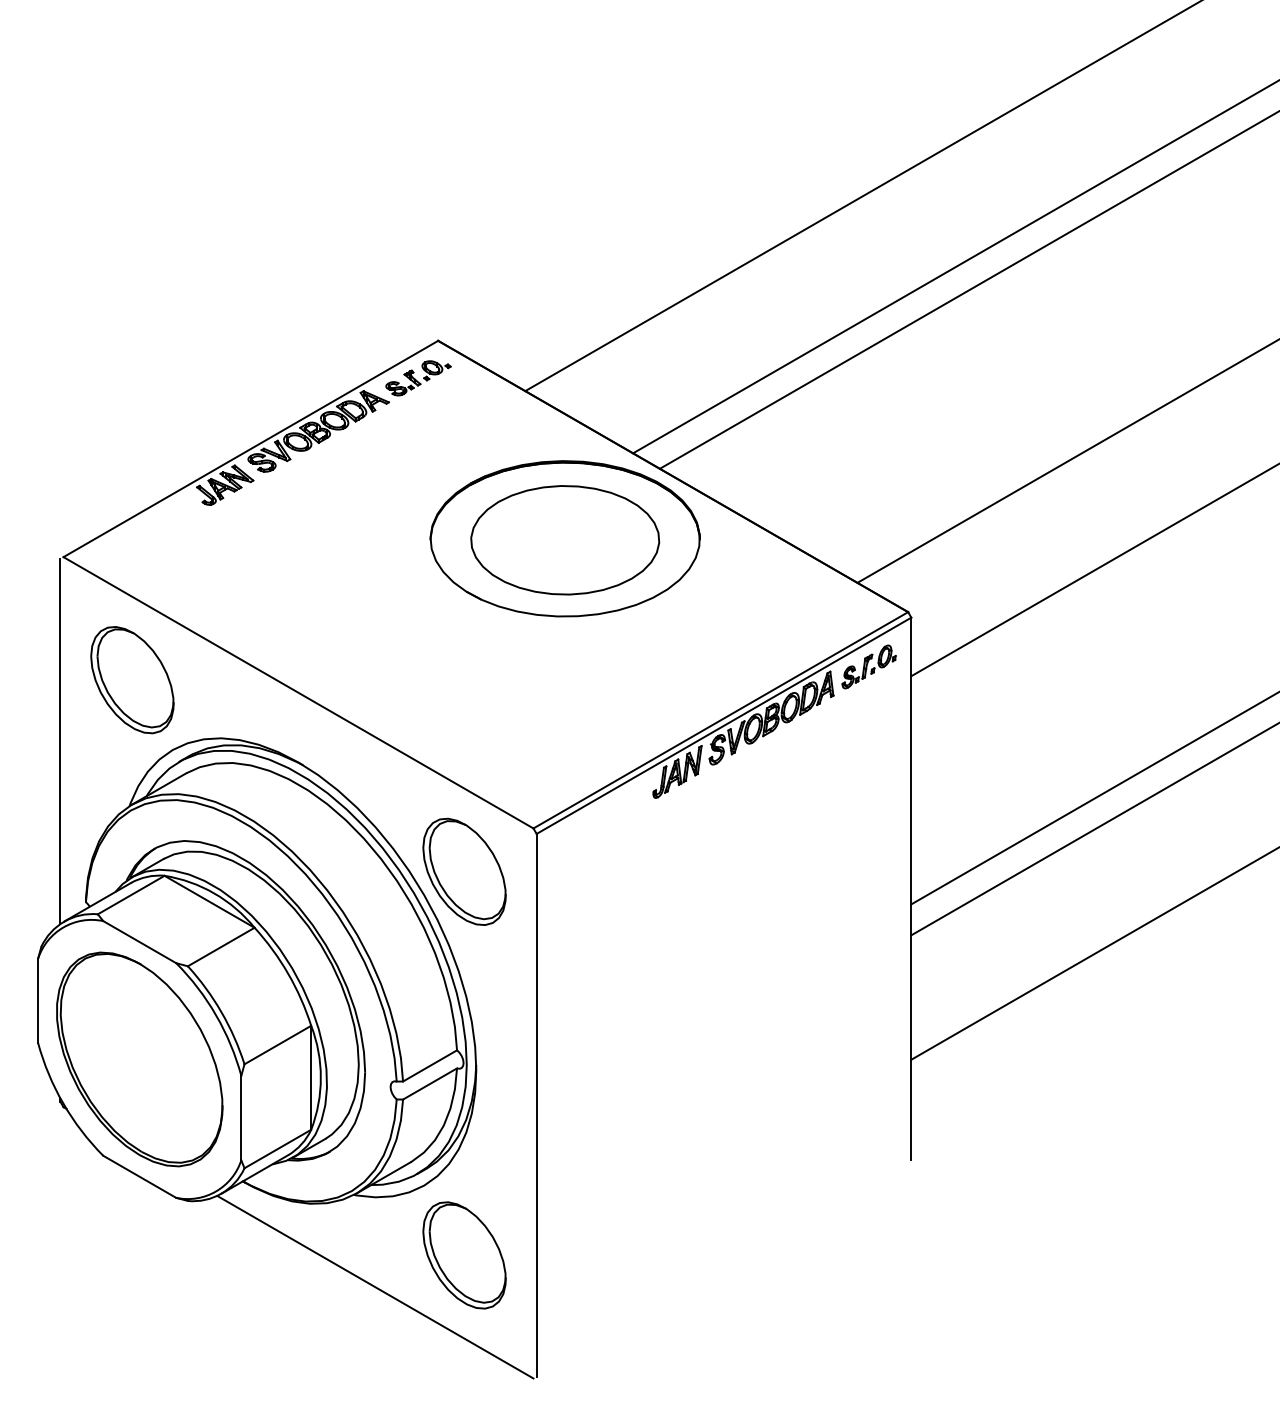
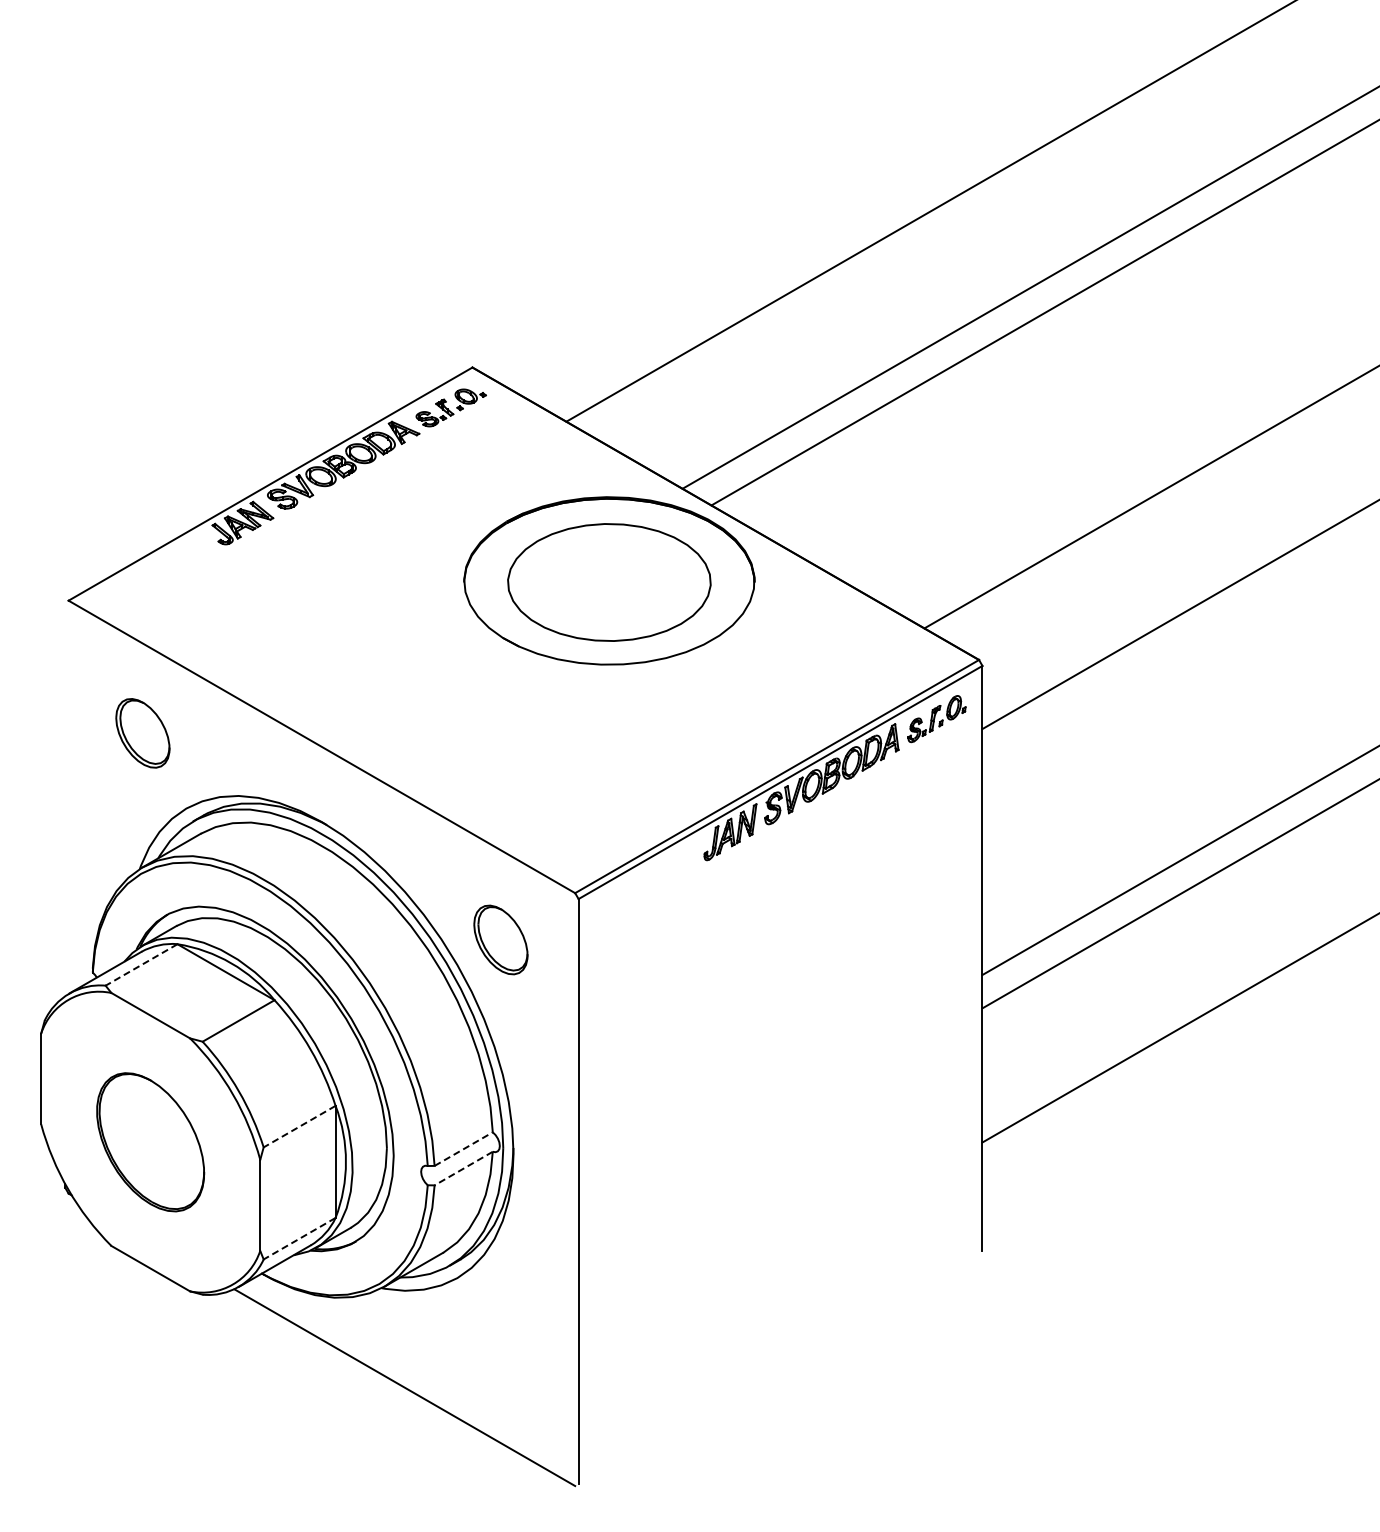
part: (132, 680) -> (142, 733), size x0.6
line: (60, 741) -> (65, 799), removed
part: (464, 871) -> (500, 939), size x0.6
line: (131, 895) -> (141, 965), solid -> dashed
line: (277, 1044) -> (299, 1126), solid -> dashed
part: (139, 1059) -> (150, 1142), size x0.6
line: (429, 1066) -> (463, 1149), solid -> dashed
line: (429, 1083) -> (463, 1168), solid -> dashed
line: (277, 1148) -> (299, 1238), solid -> dashed
part: (464, 1255) -> (500, 1353), removed

